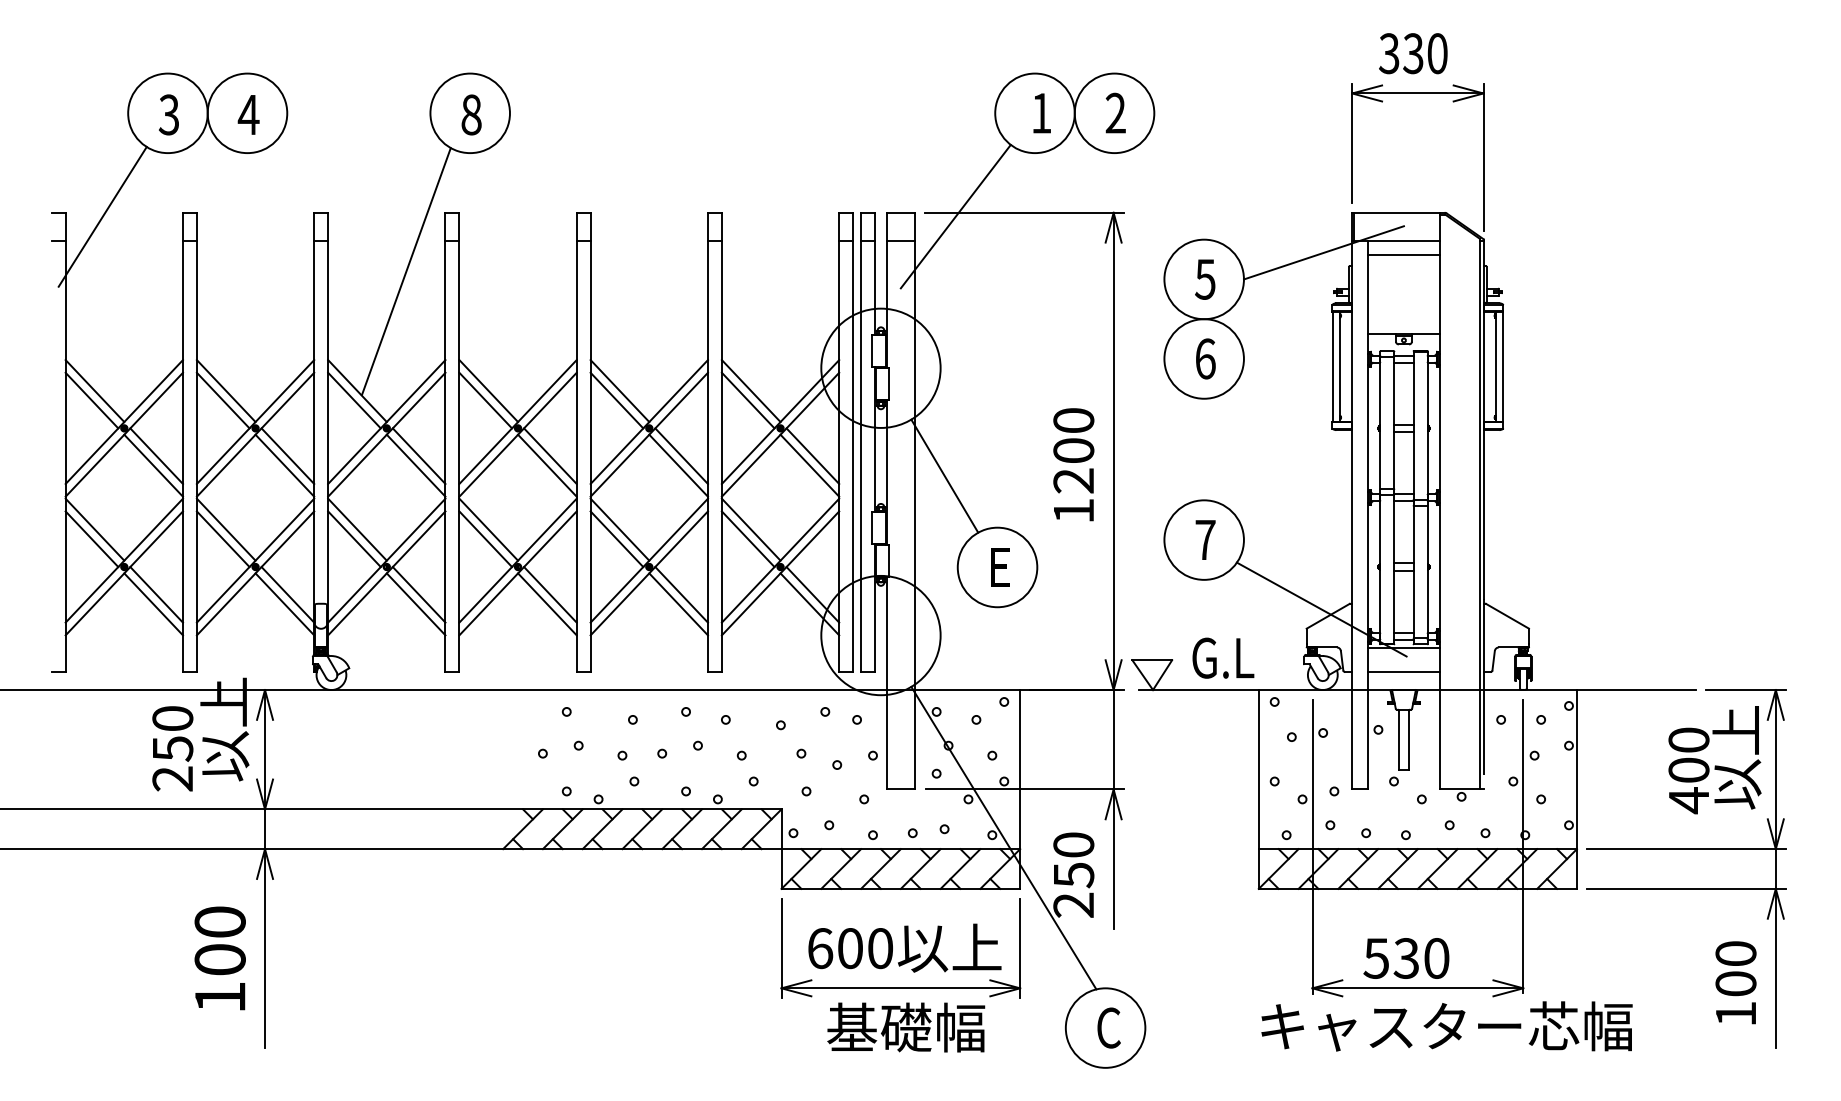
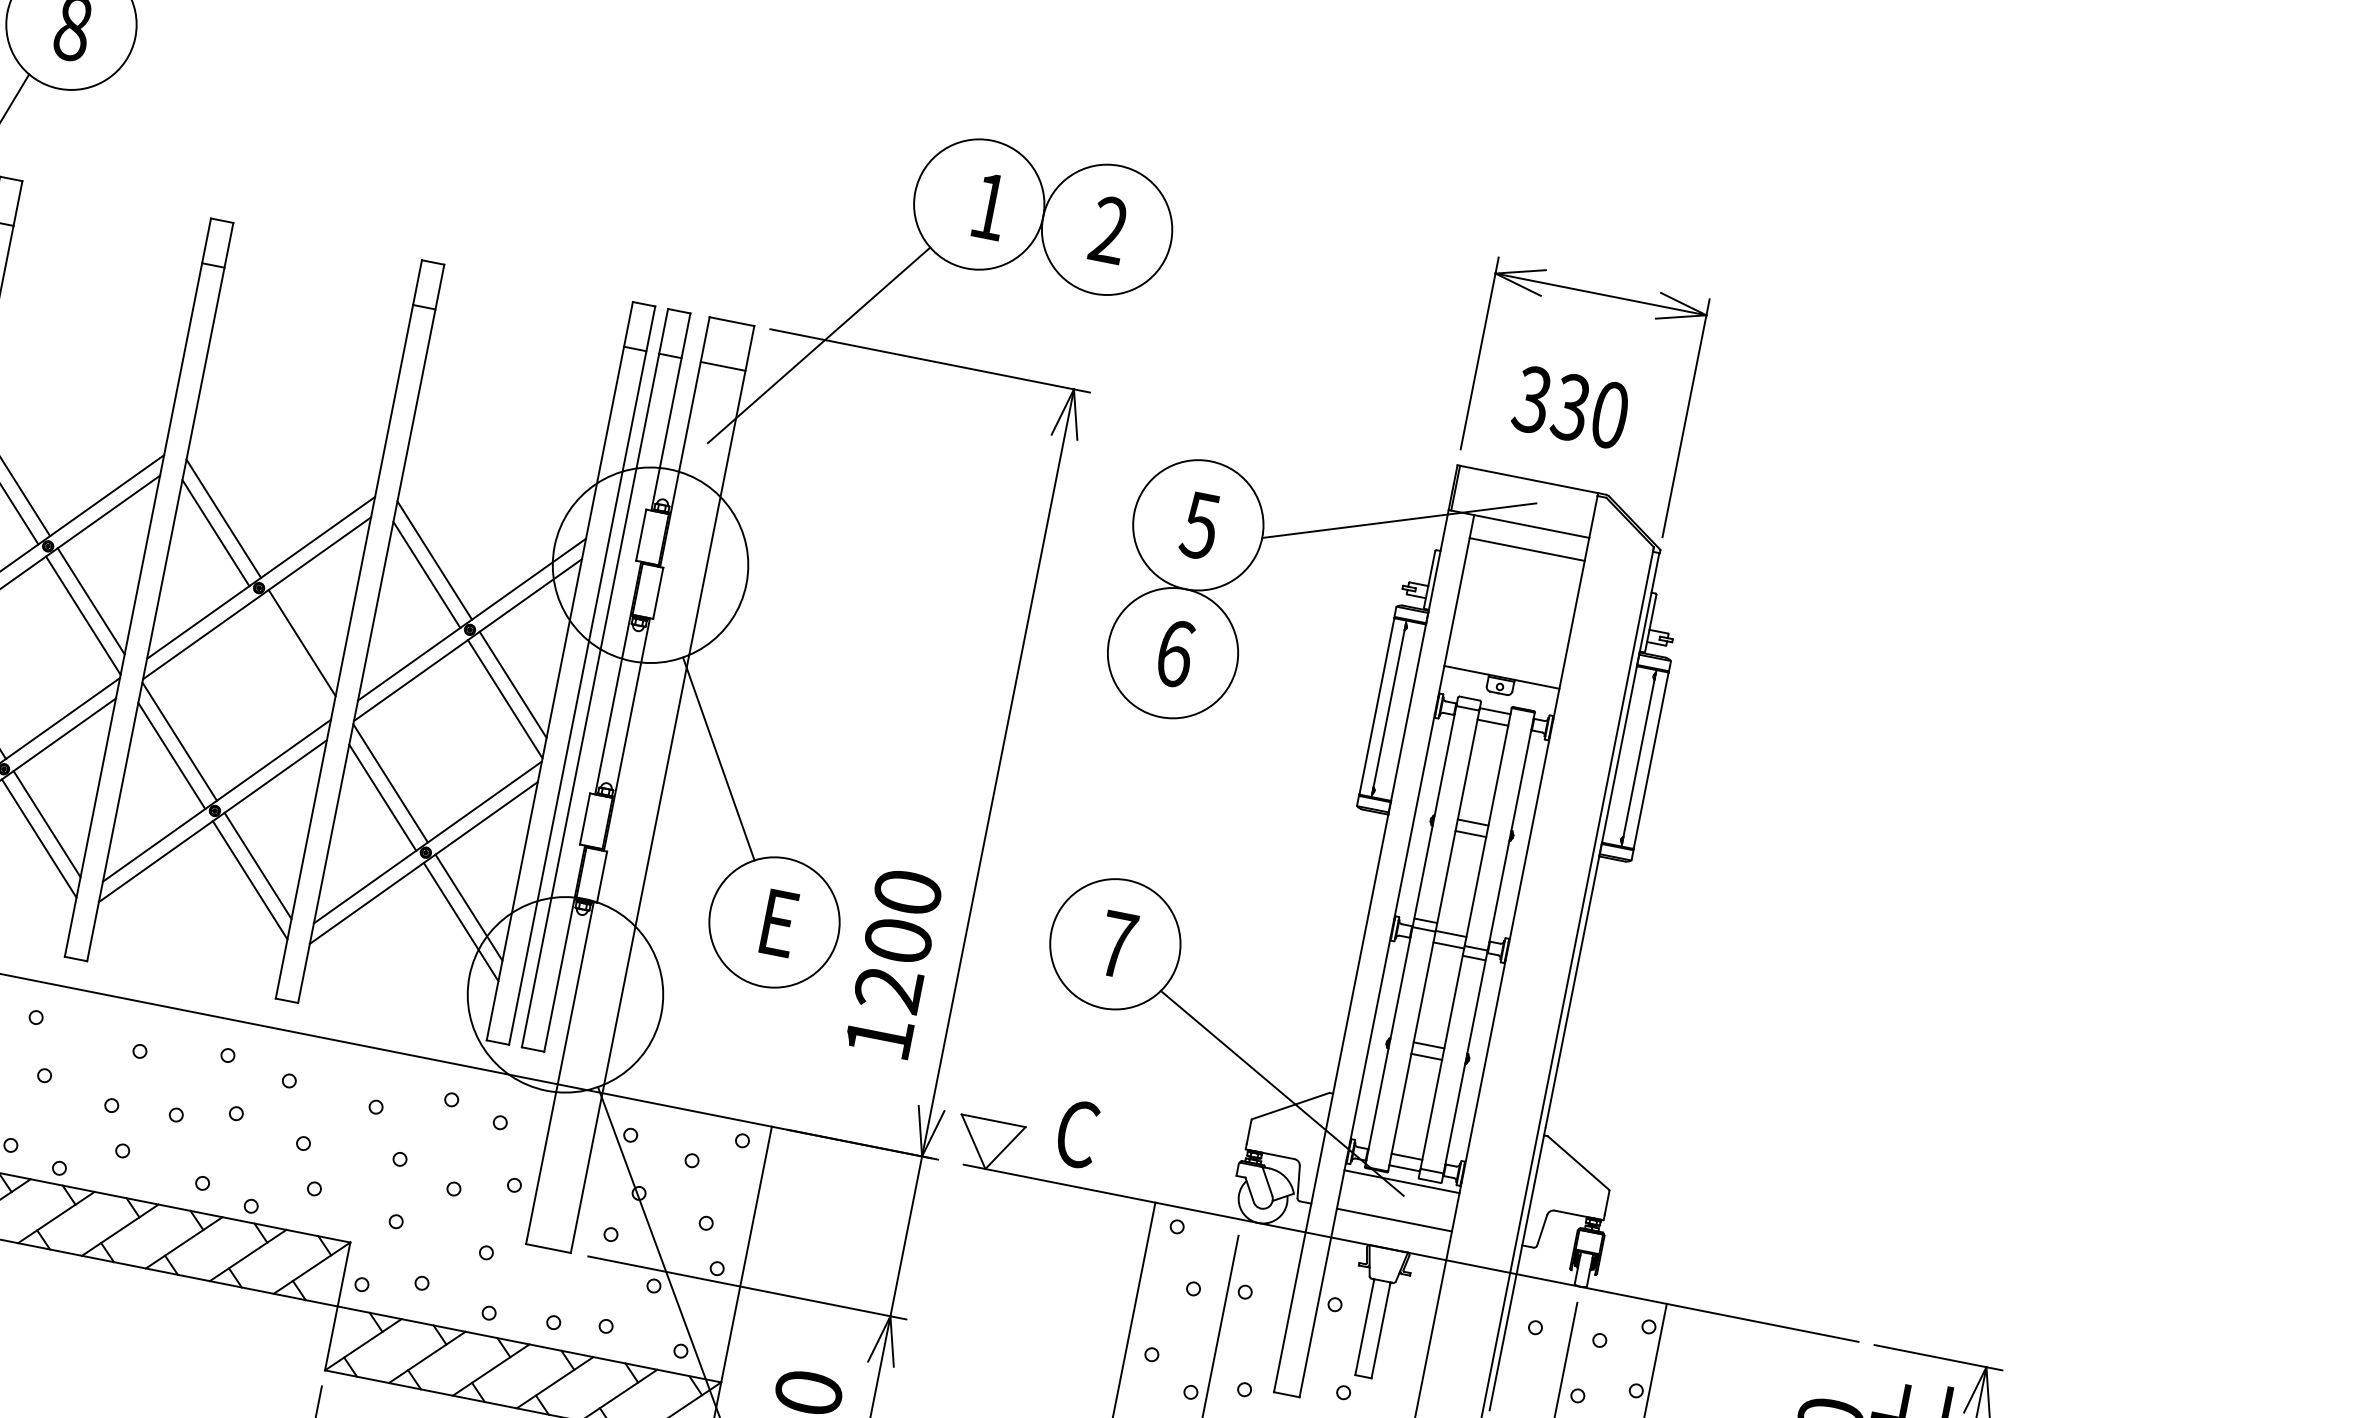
text: (1413, 53) -> (1571, 407), moved
text: (1073, 464) -> (893, 962), moved
line: (678, 465) -> (294, 657), removed
text: (1225, 657) -> (1112, 1139), G.L -> C

